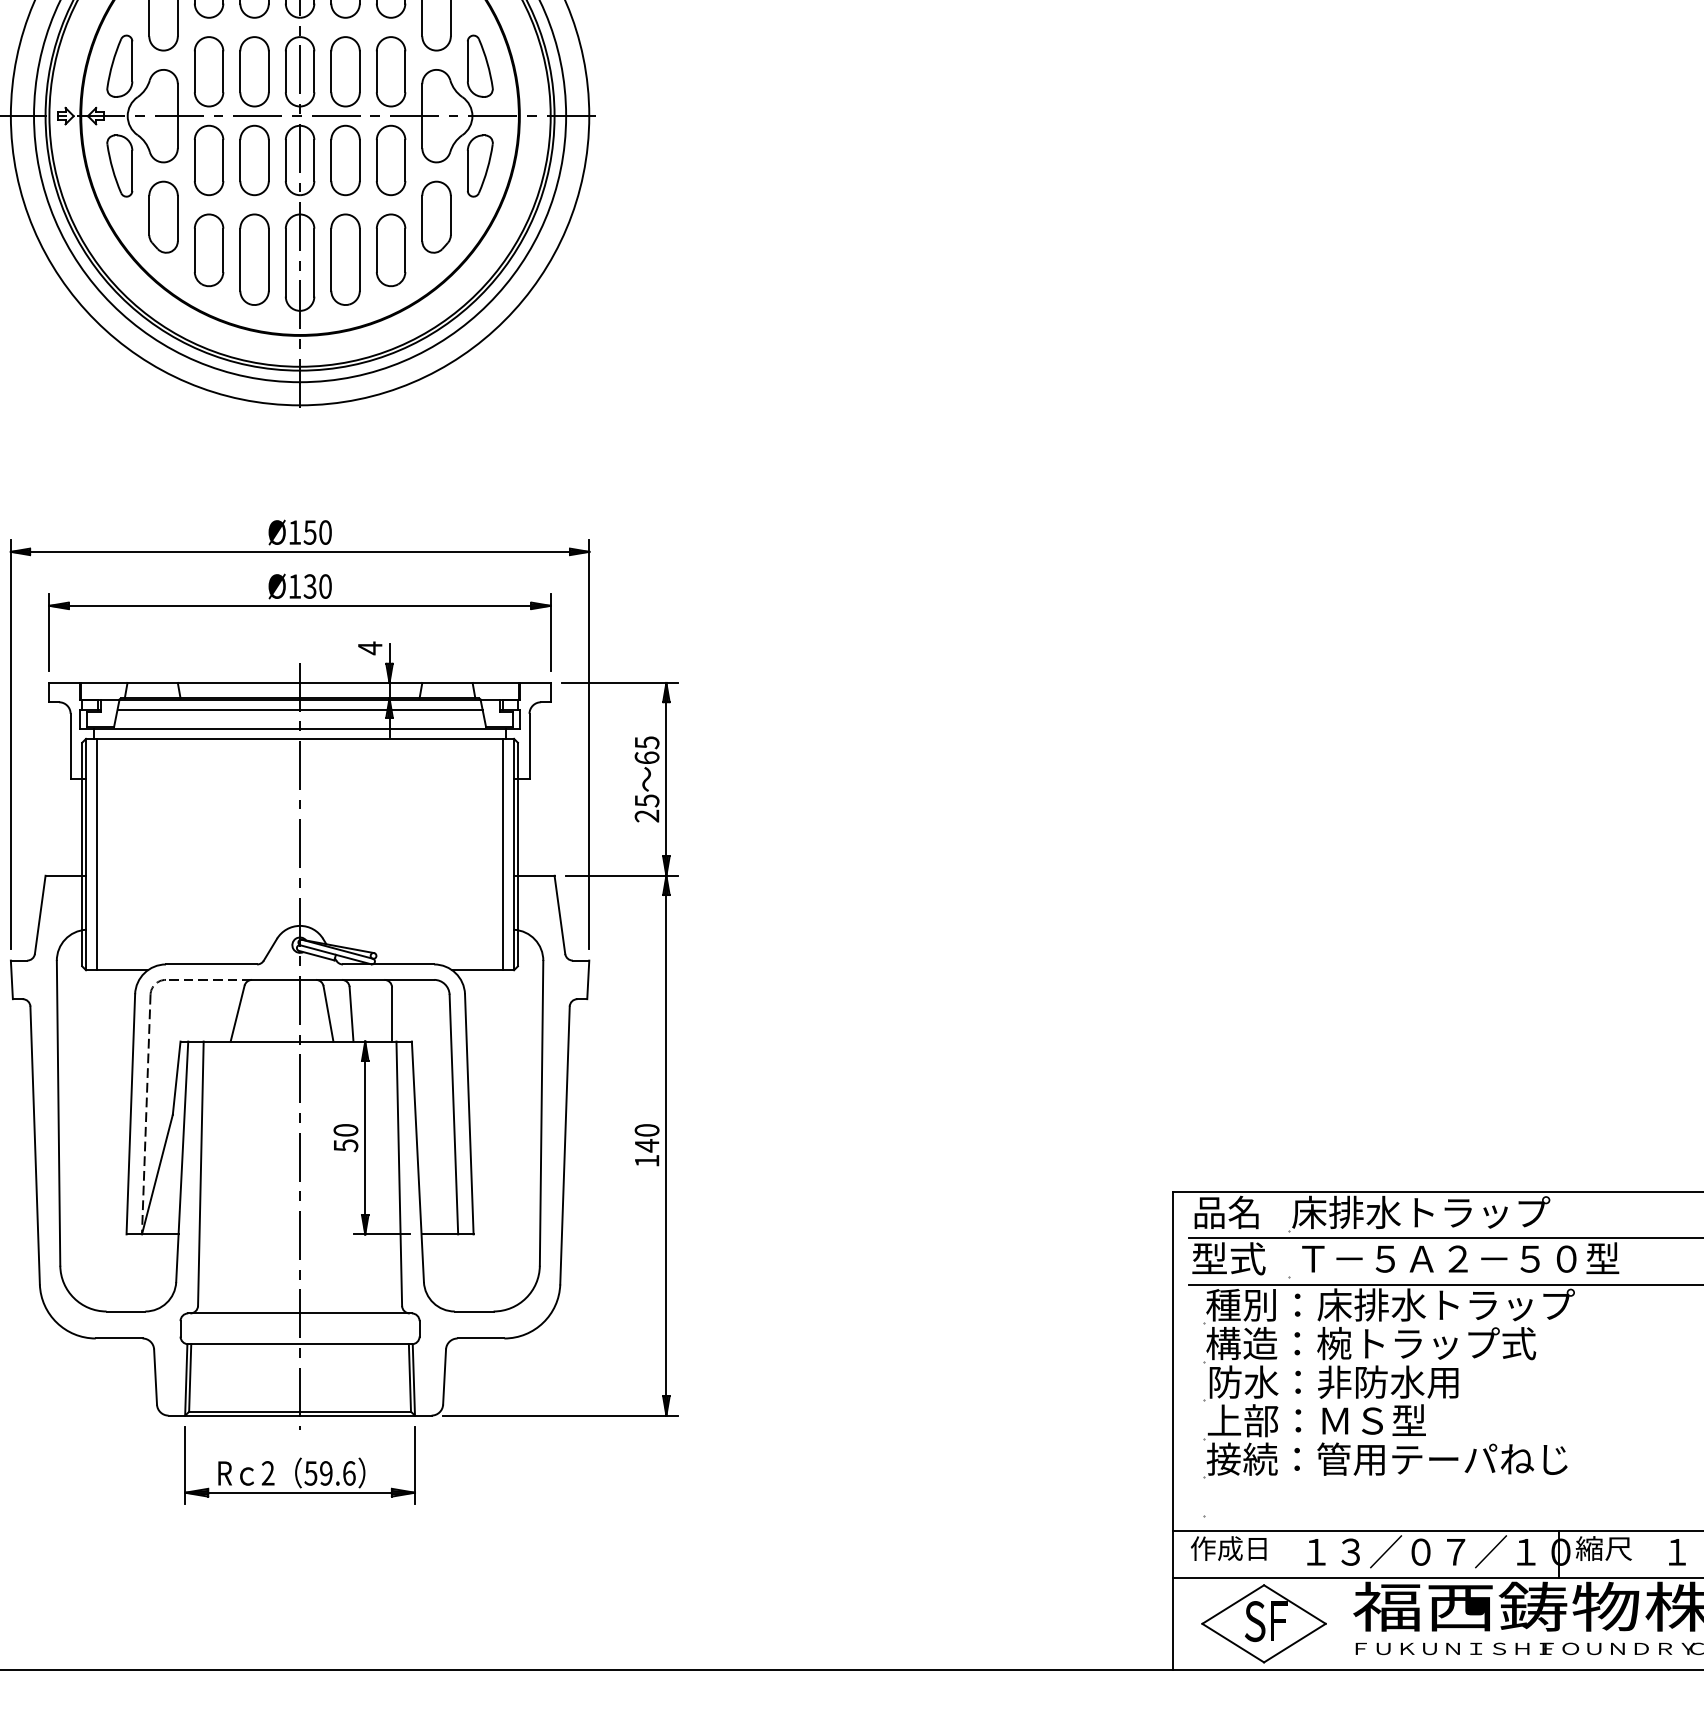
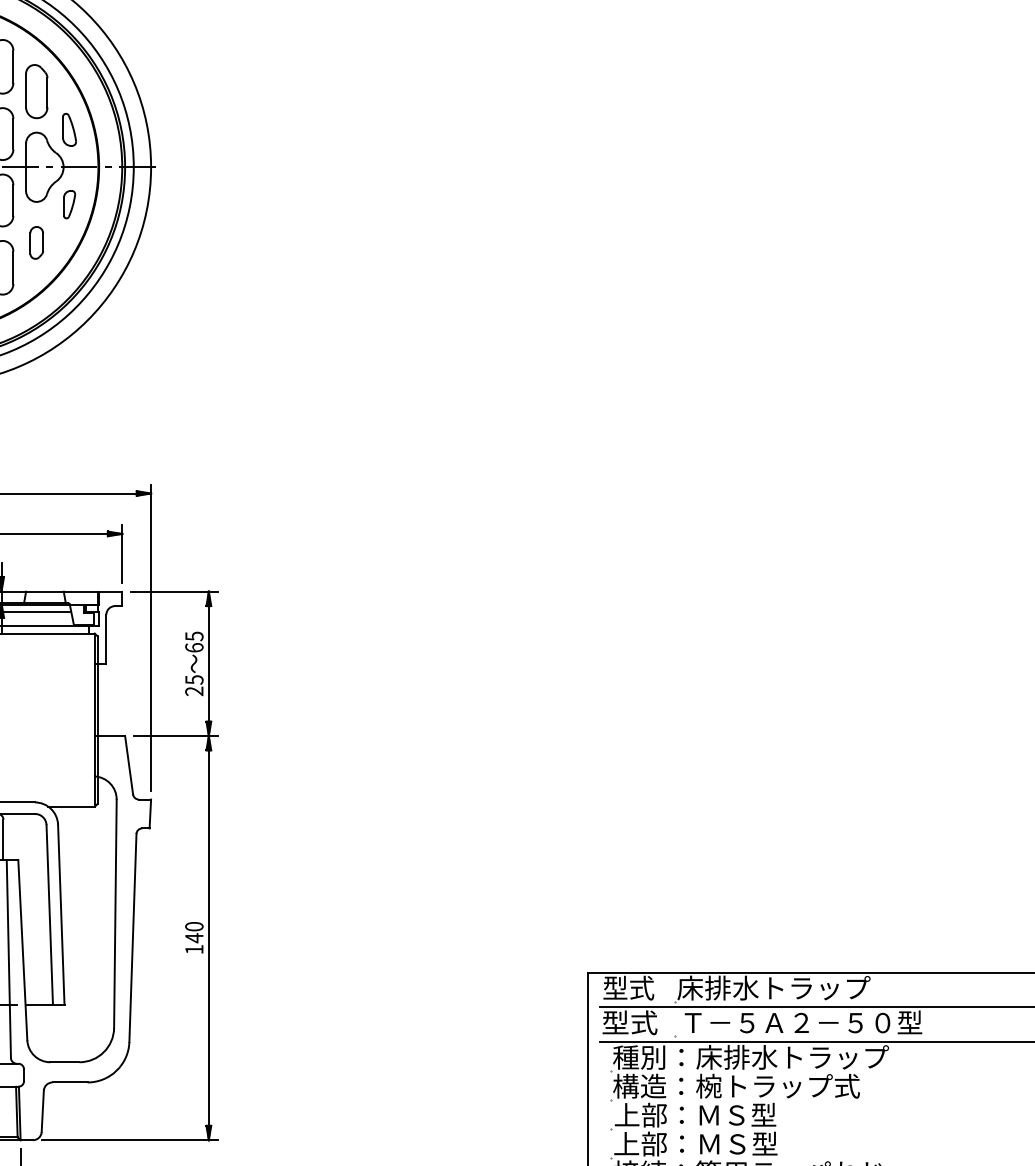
part: (480, 65) -> (69, 129), size x0.7
part: (480, 165) -> (69, 204), size x0.6
part: (436, 216) -> (36, 242), size x0.6
line: (503, 854) -> (86, 720), removed
text: (1227, 1211) -> (628, 987), 品名 -> 型式
text: (1333, 1381) -> (708, 1114), 防水：非防水用 -> 上部：ＭＳ型

